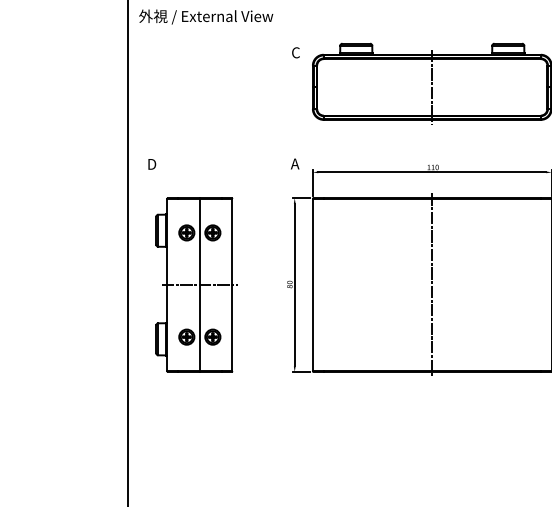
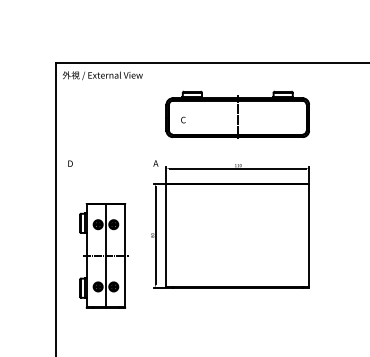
text: (296, 51) -> (183, 119), moved
part: (195, 284) -> (103, 255), moved
line: (431, 284) -> (237, 235), removed

